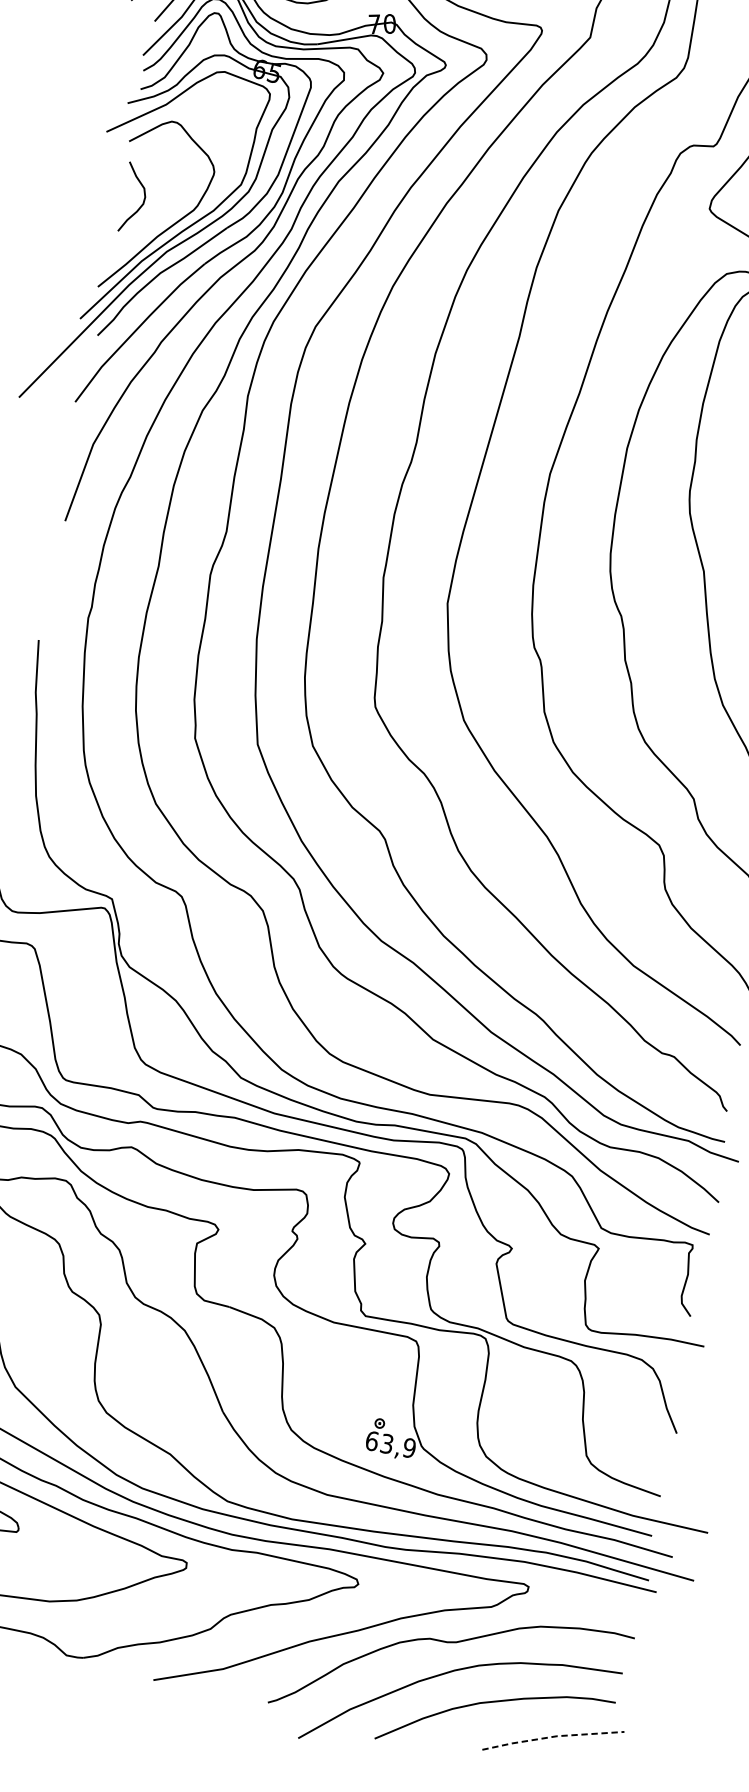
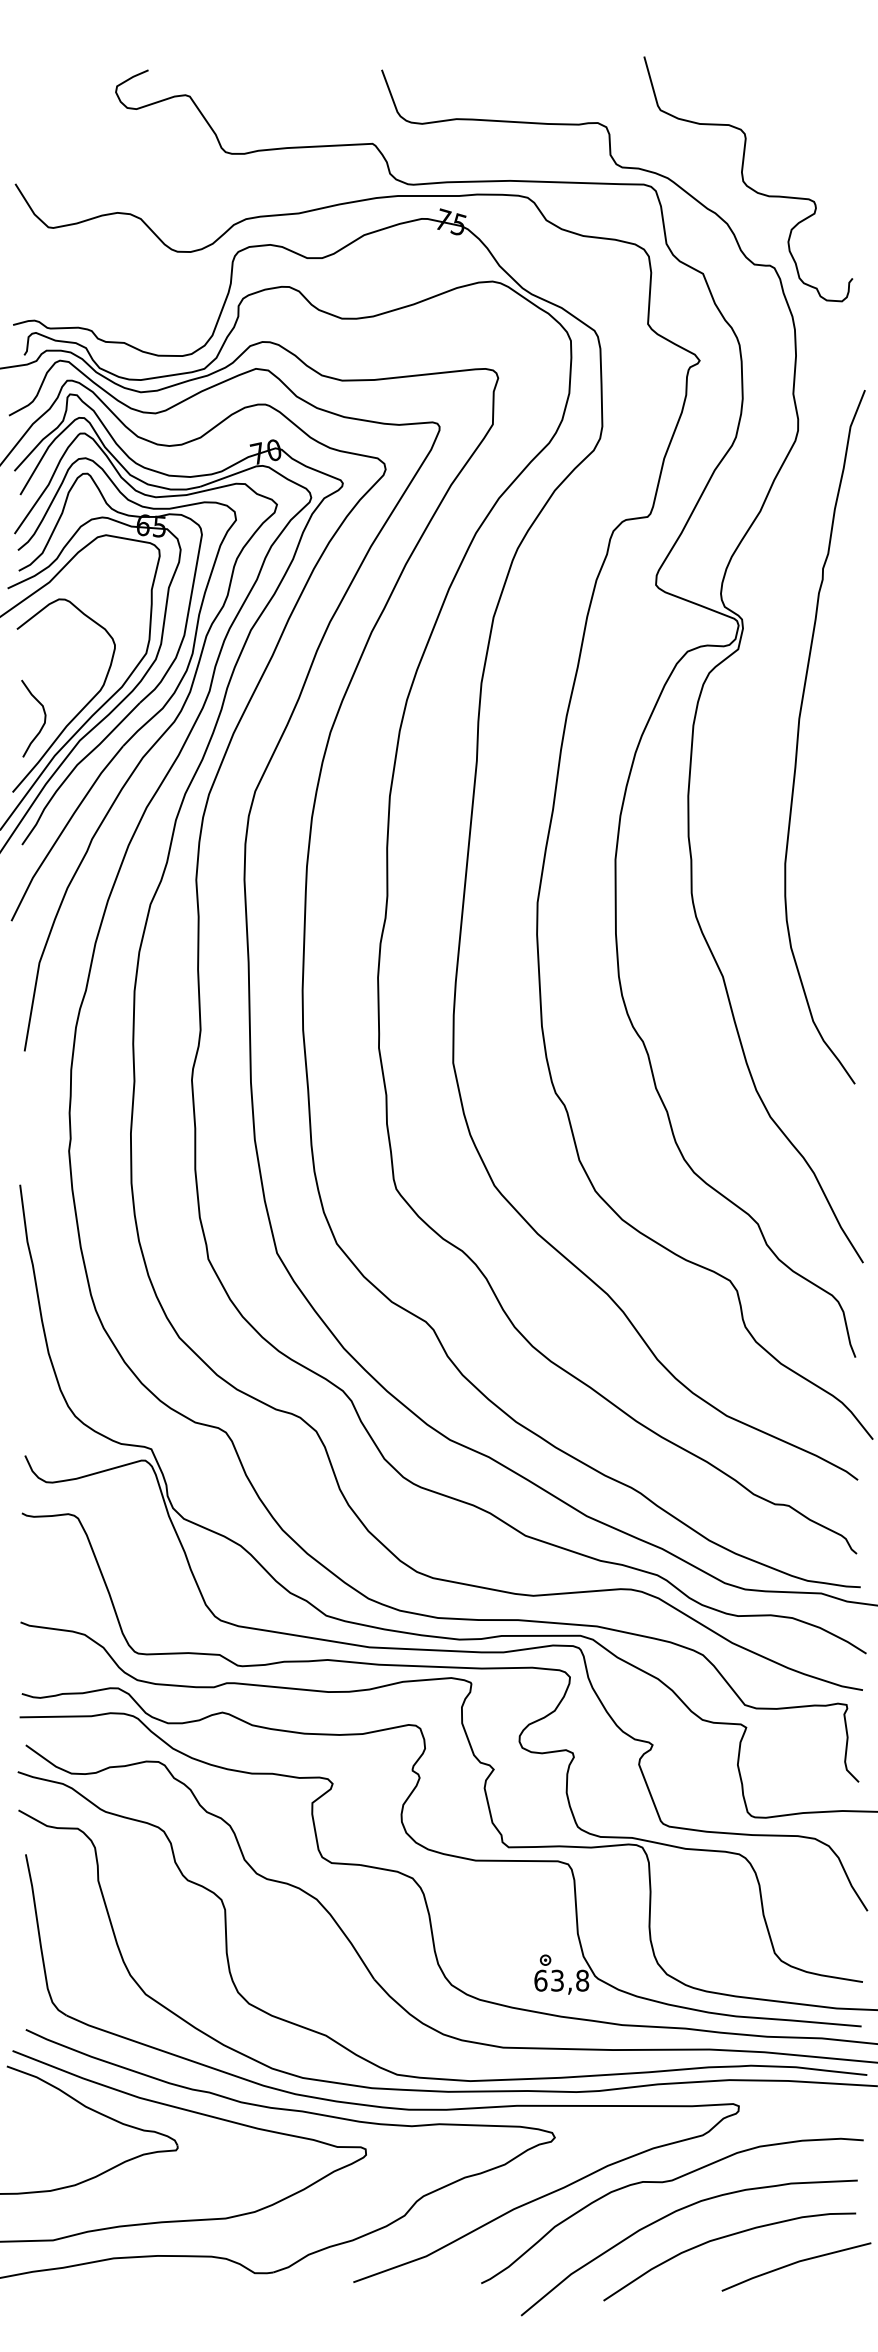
curve: (143, 199) -> (44, 718), moved
text: (409, 1447) -> (582, 1980), 63,9 -> 63,8
line: (553, 1736) -> (795, 2262), dashed -> solid

